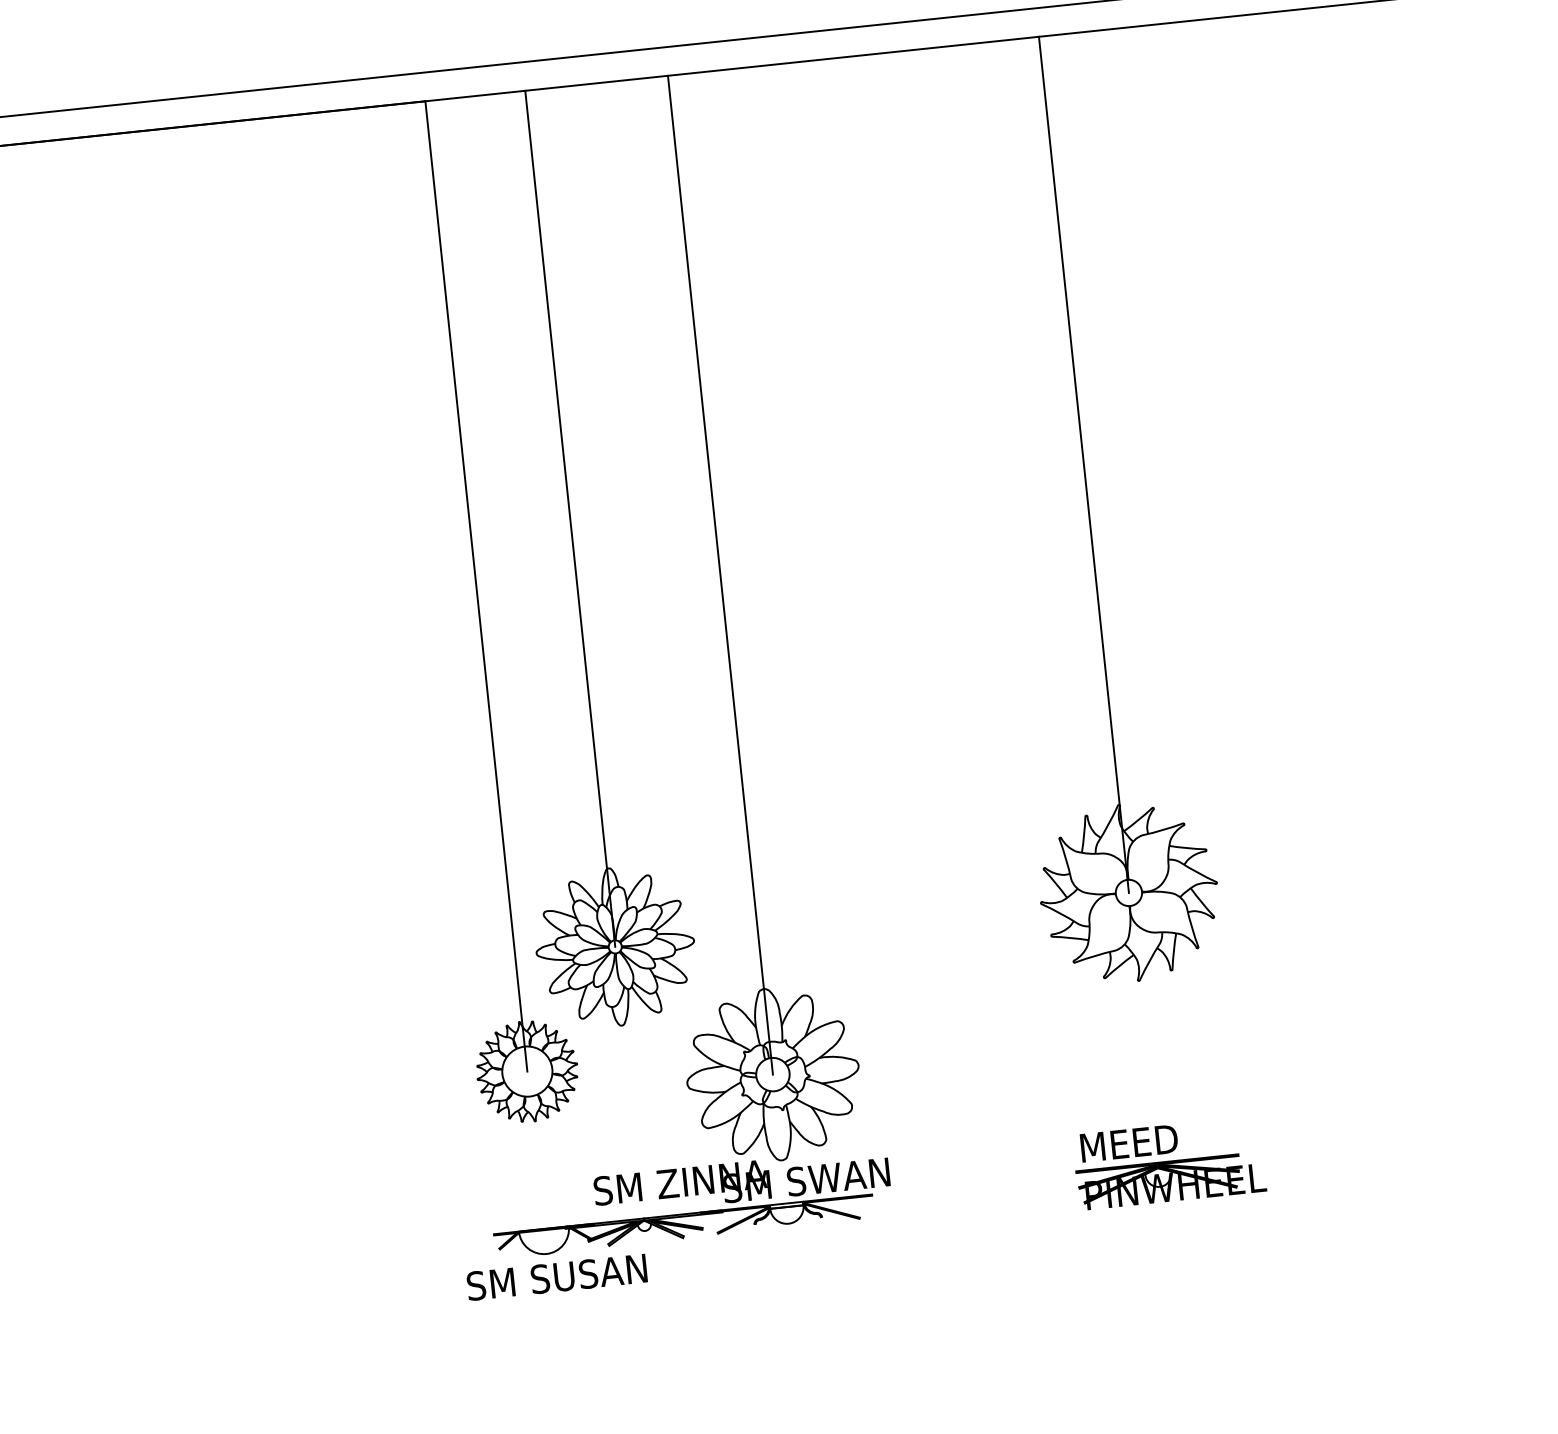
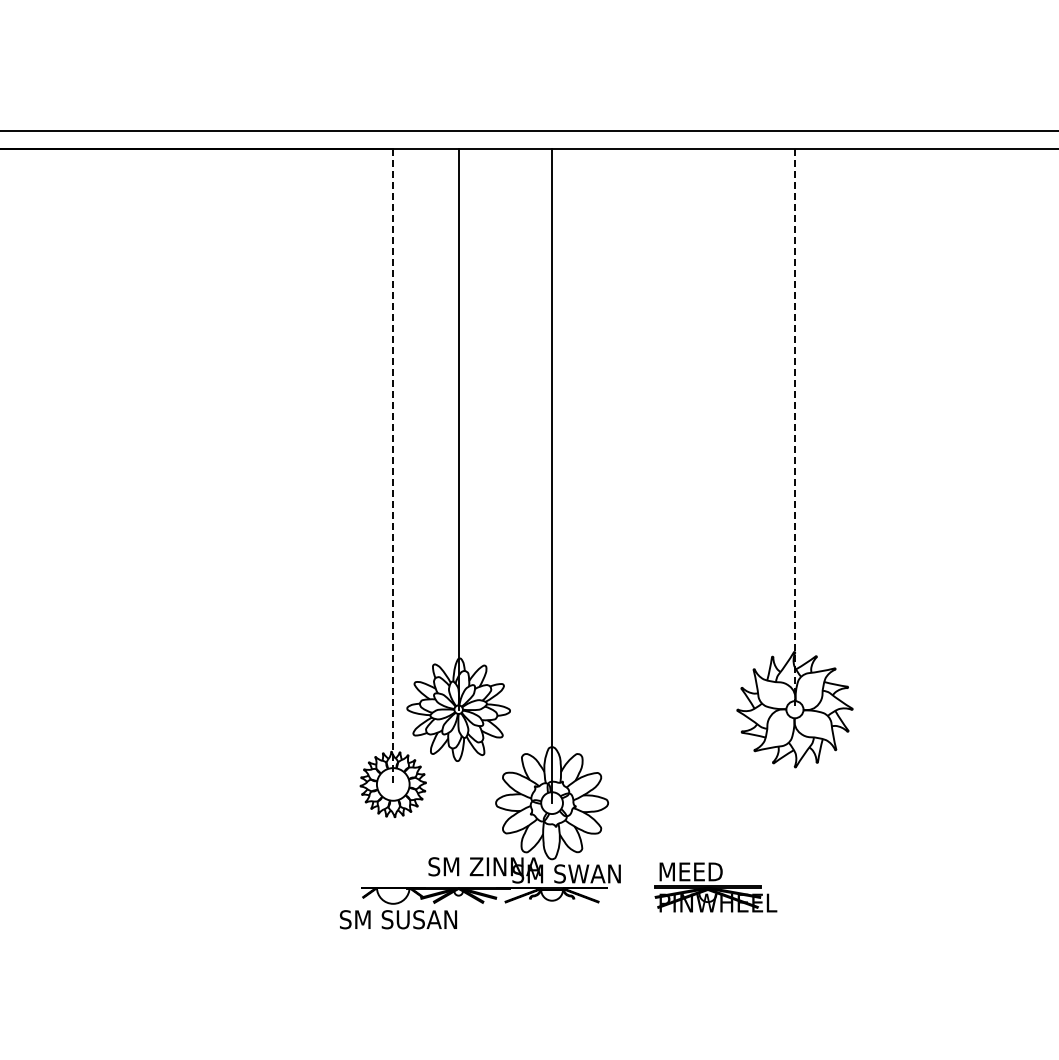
line: (1083, 464) -> (794, 429), solid -> dashed
line: (476, 585) -> (393, 466), solid -> dashed
part: (1168, 1163) -> (715, 887), moved

